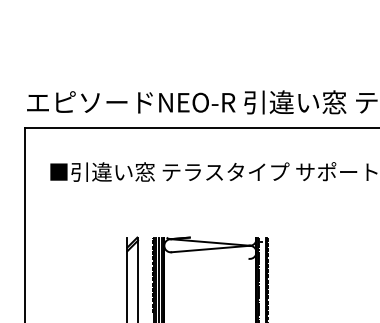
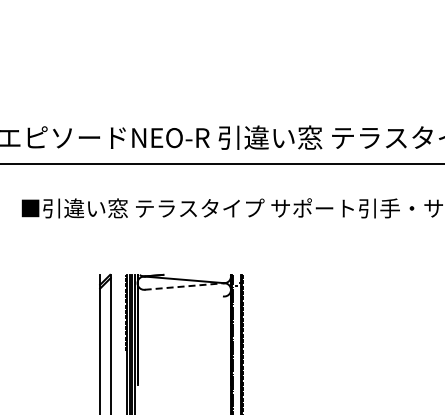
line: (211, 249) -> (185, 286), solid -> dashed

